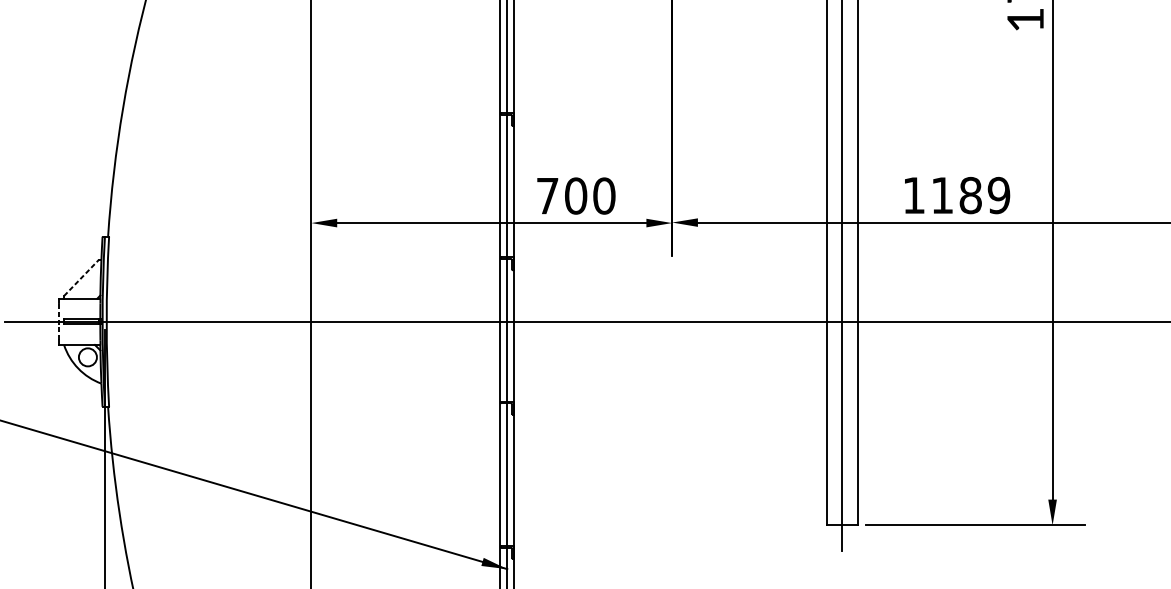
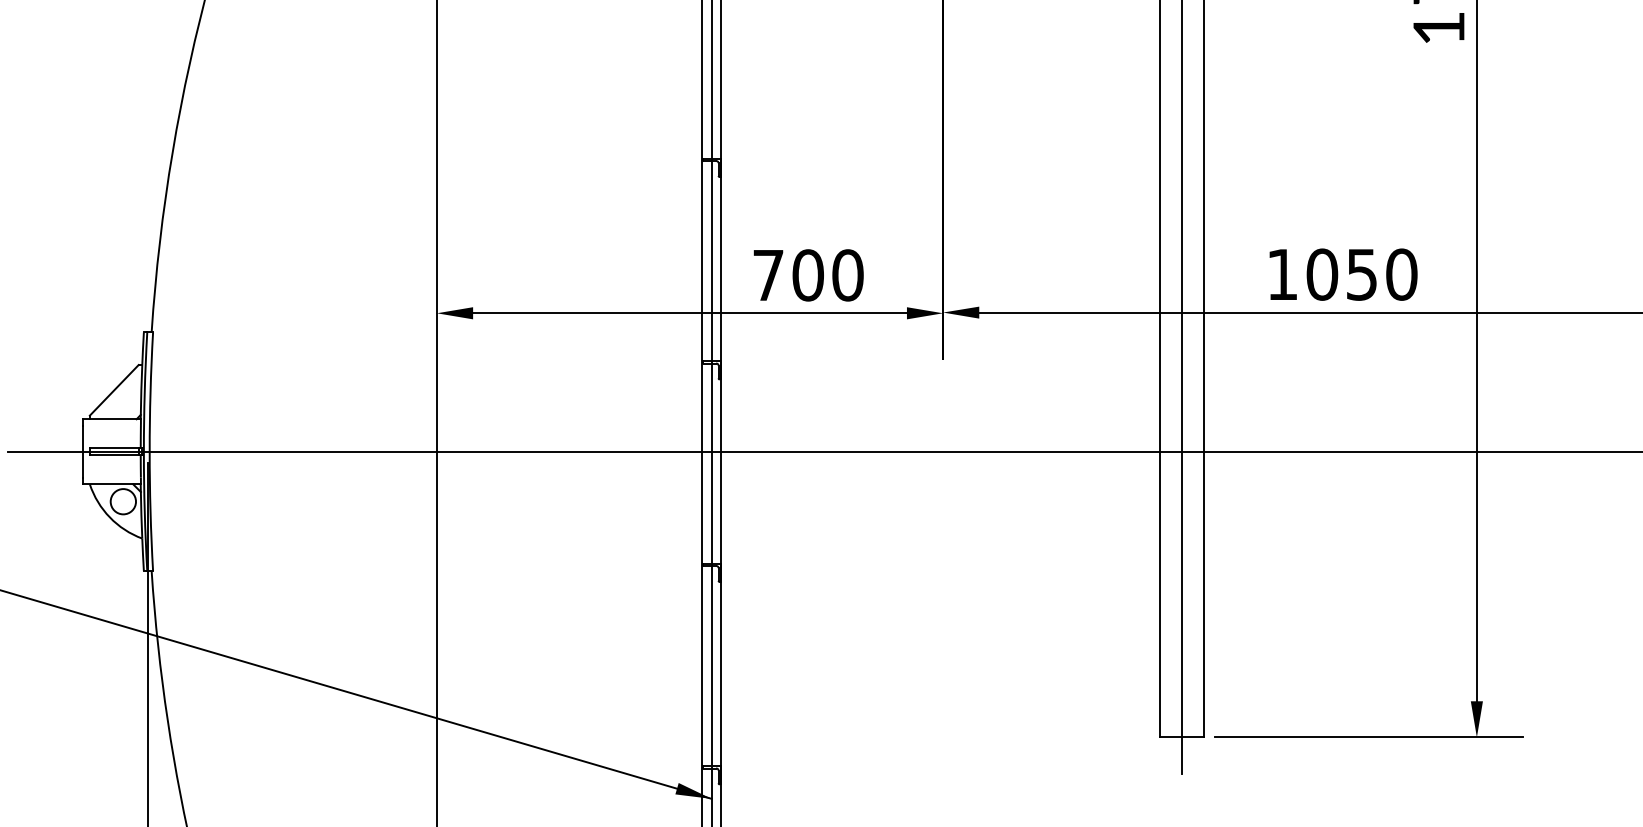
text: (970, 195) -> (1361, 274), 1189 -> 1050
line: (81, 277) -> (114, 389), dashed -> solid
line: (58, 321) -> (82, 451), dashed -> solid

